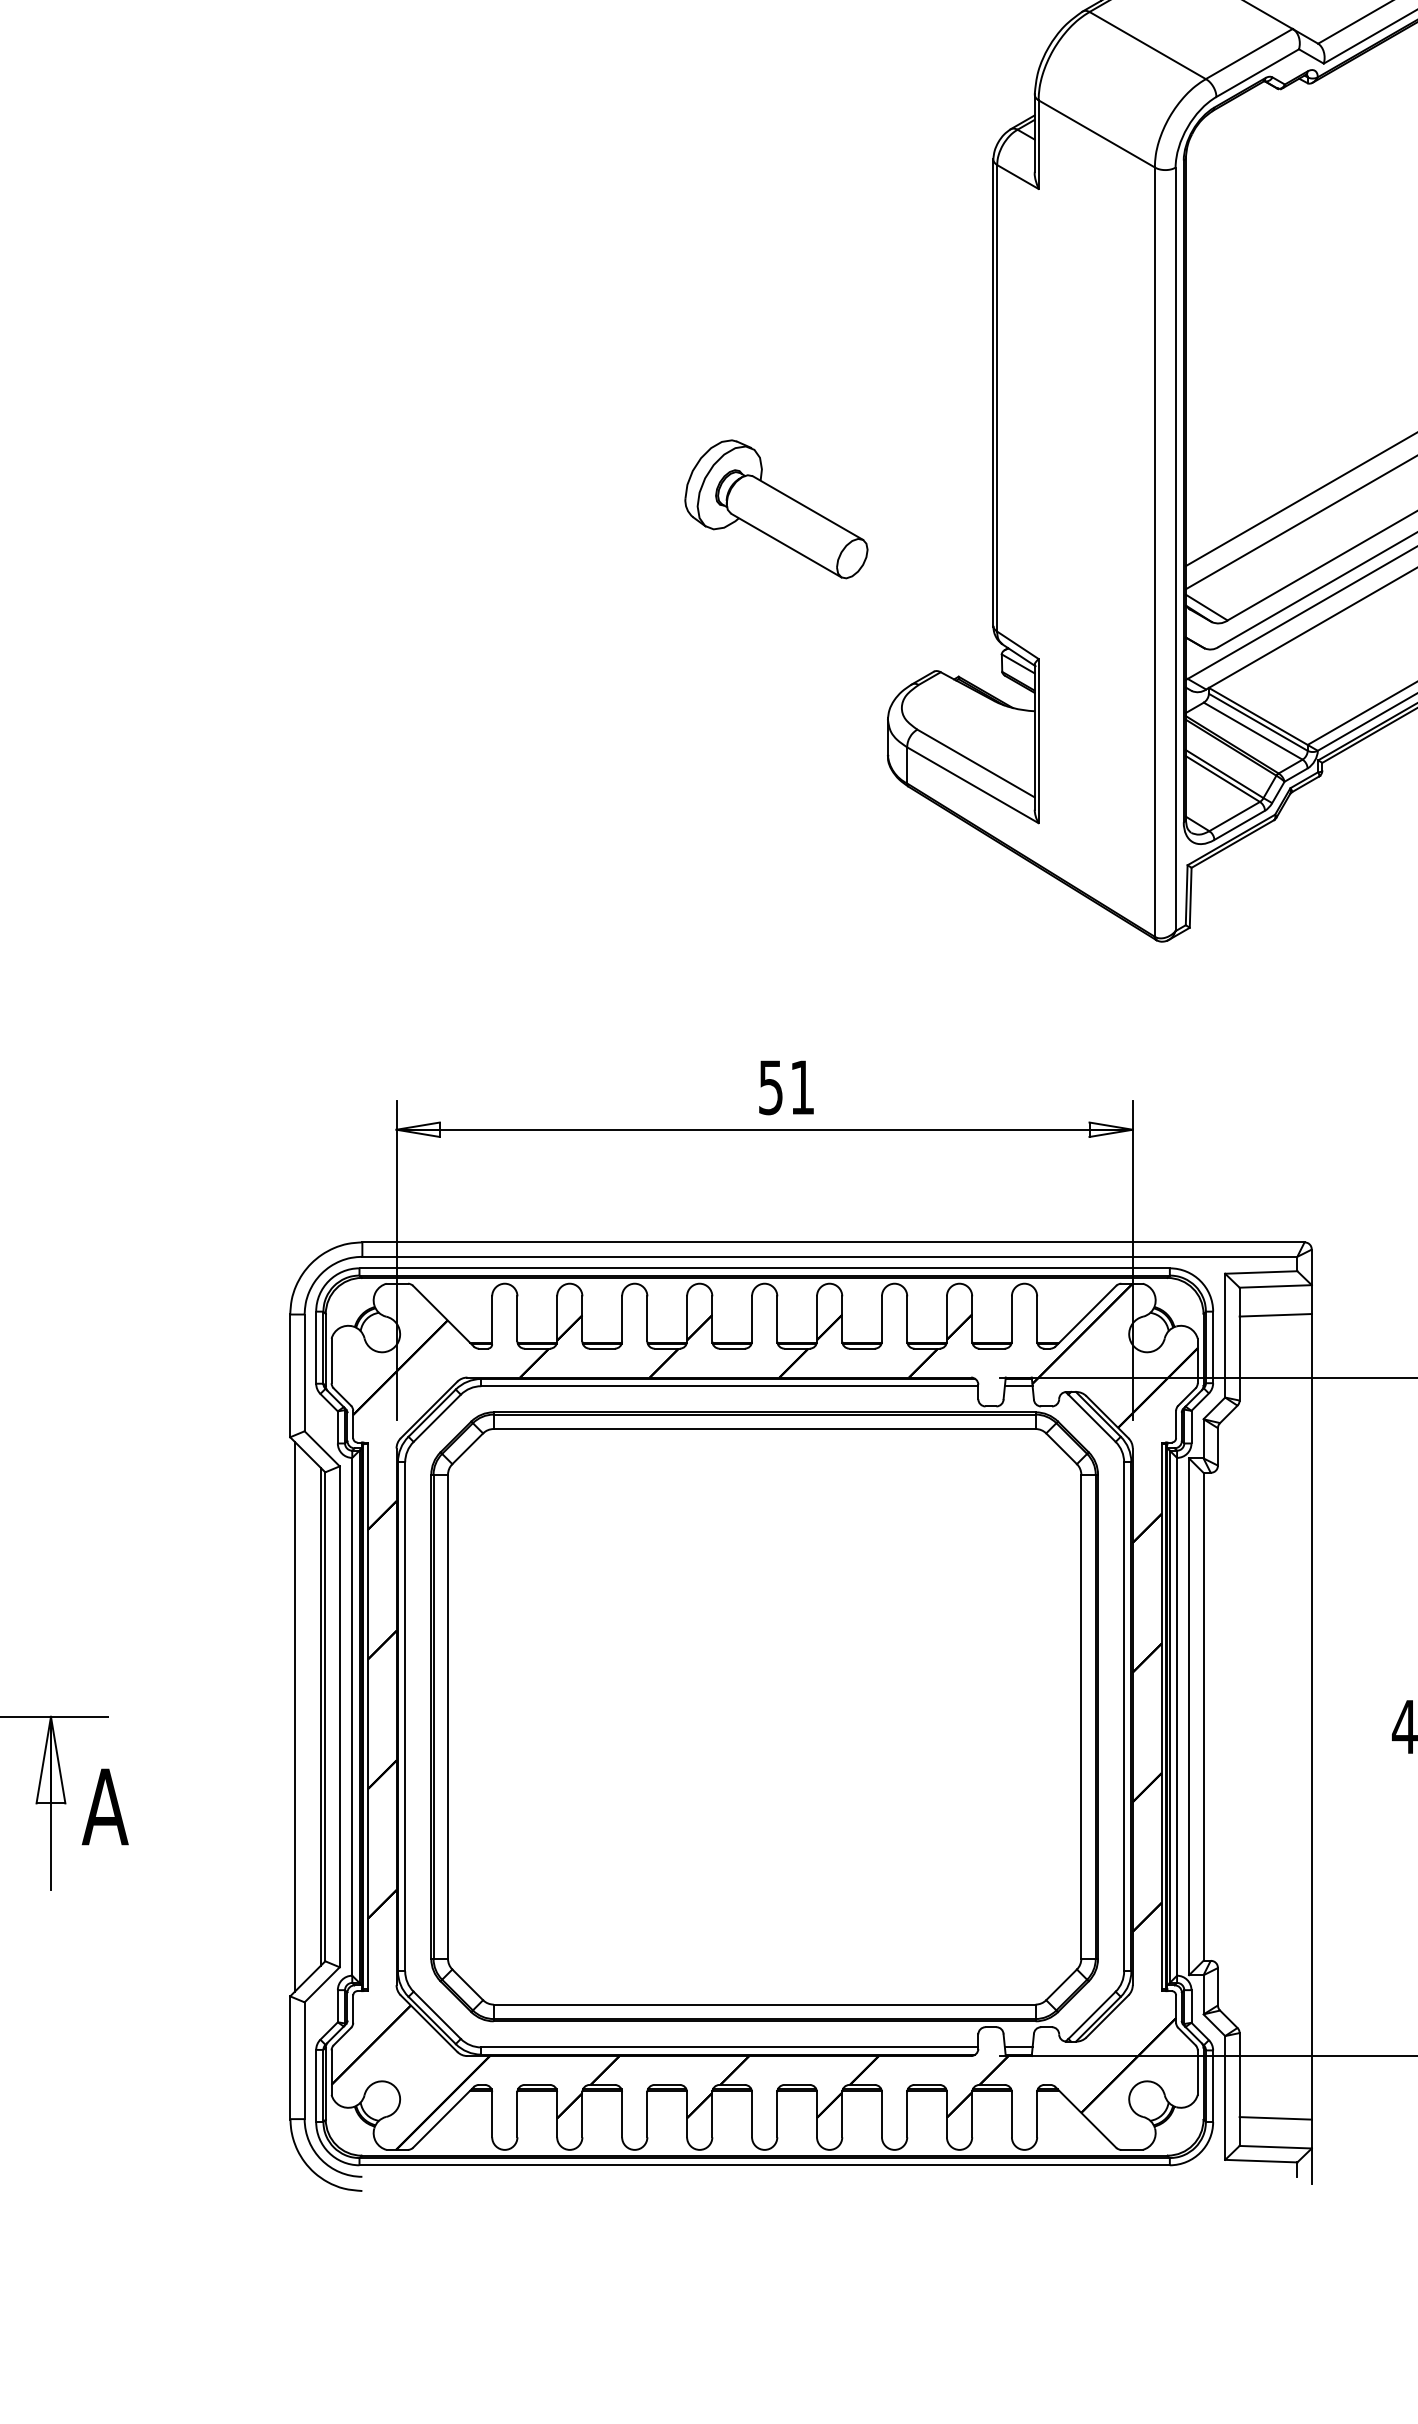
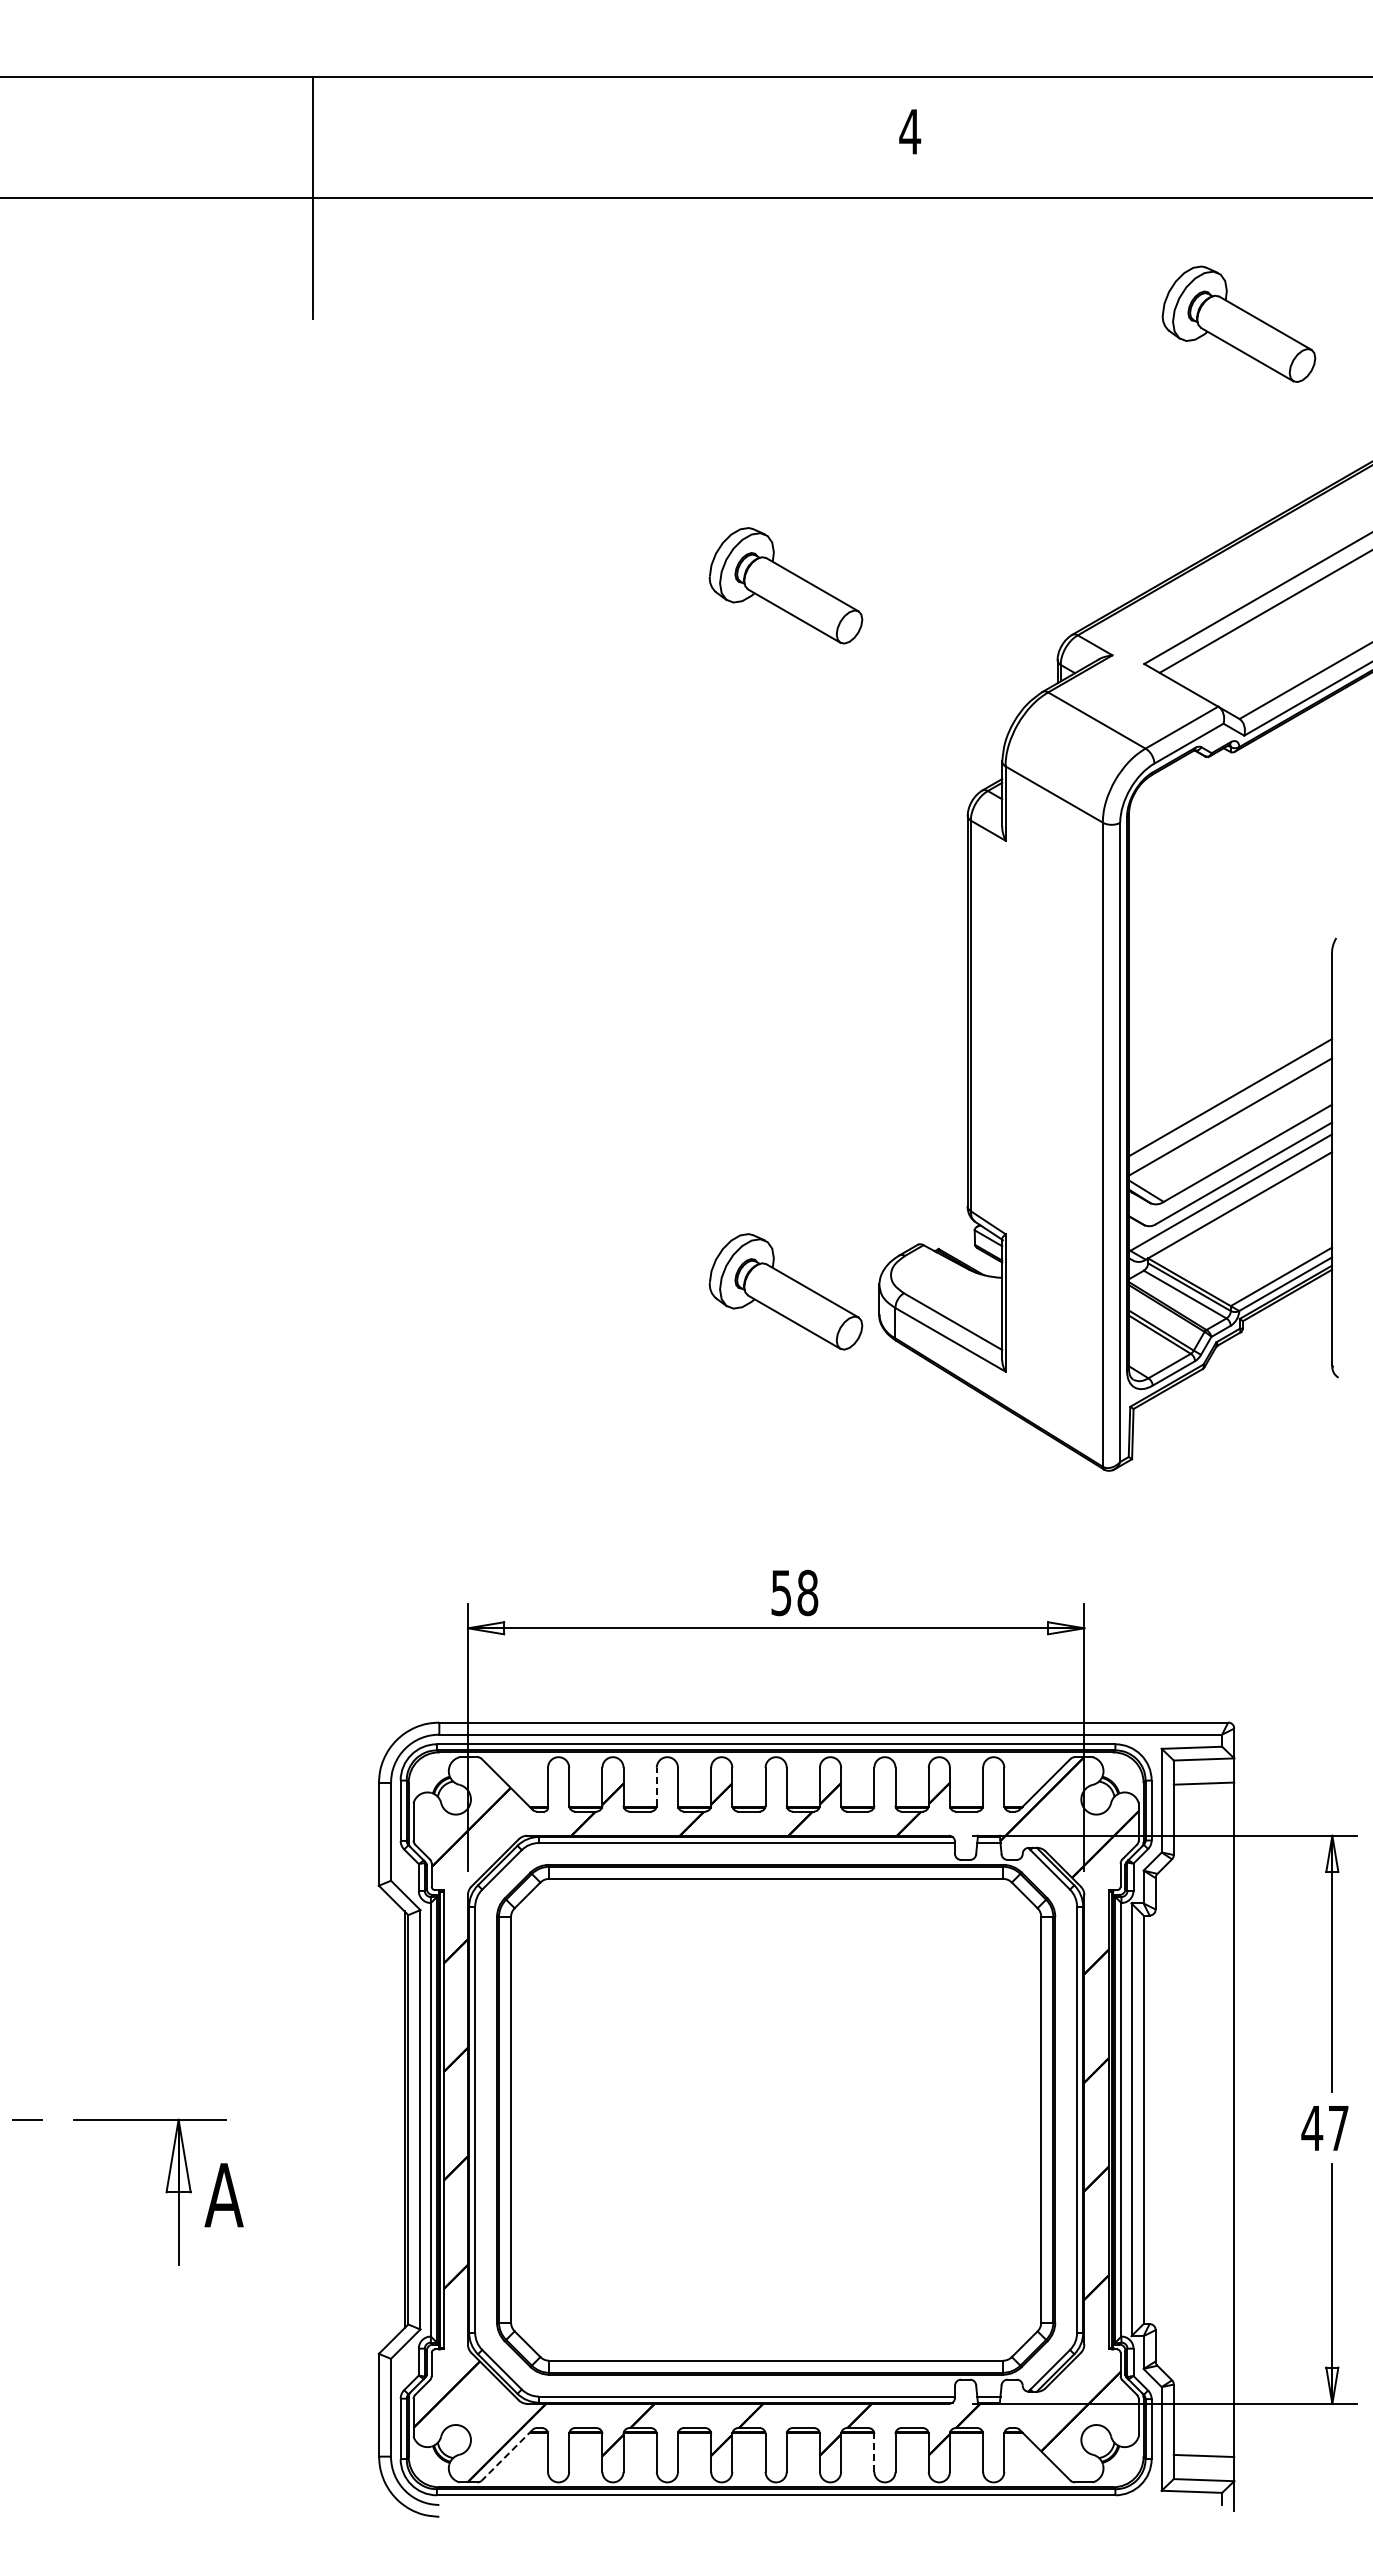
part: (775, 508) -> (785, 1291), moved
text: (802, 1087) -> (807, 1592), 51 -> 58
line: (621, 1318) -> (656, 1786), solid -> dashed
line: (294, 1716) -> (382, 2119), removed
line: (882, 2114) -> (874, 2452), solid -> dashed
line: (443, 2117) -> (507, 2455), solid -> dashed

